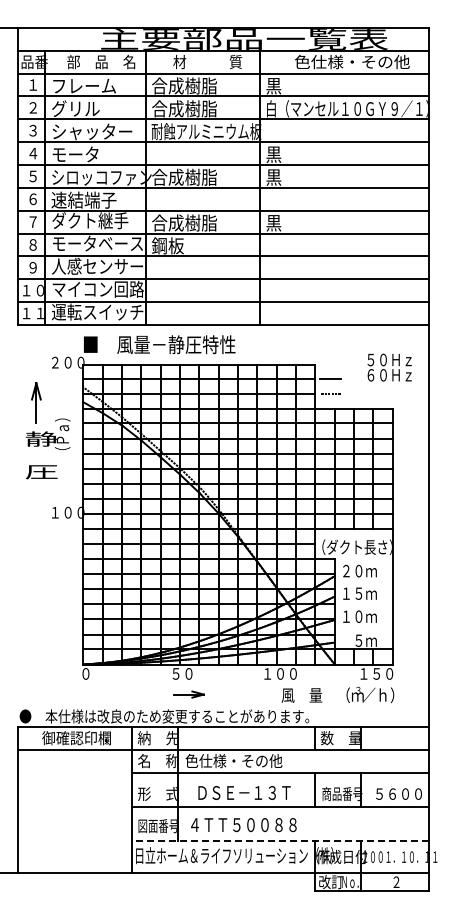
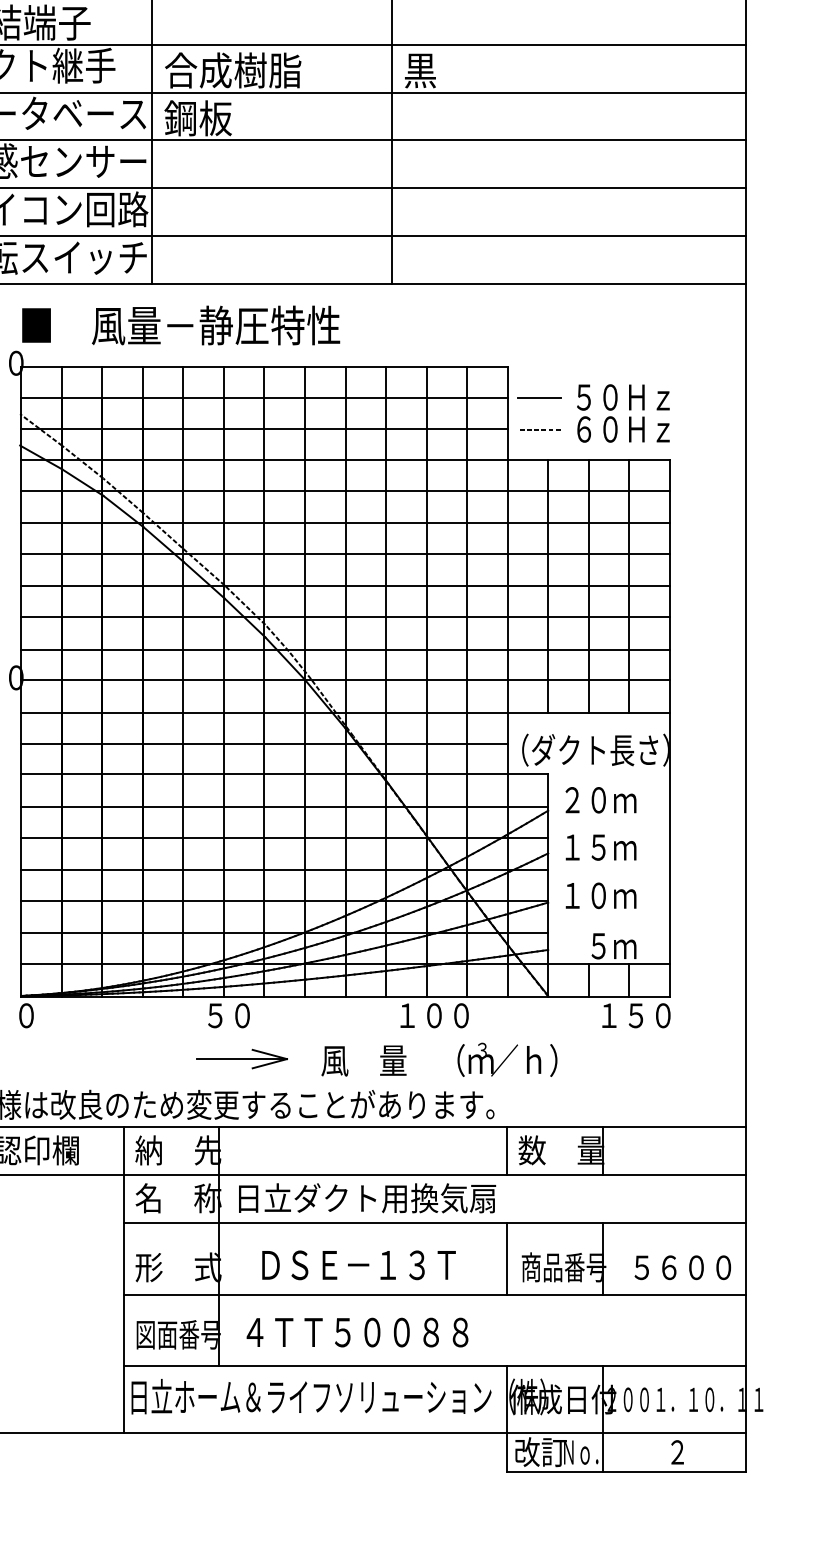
text: (389, 367) -> (623, 413), moved
part: (188, 694) -> (241, 1058), size x1.43
text: (337, 694) -> (438, 1058), moved
text: (247, 760) -> (365, 1197), 色仕様・その他 -> 日立ダクト用換気扇
line: (280, 841) -> (434, 1367), dashed -> solid

